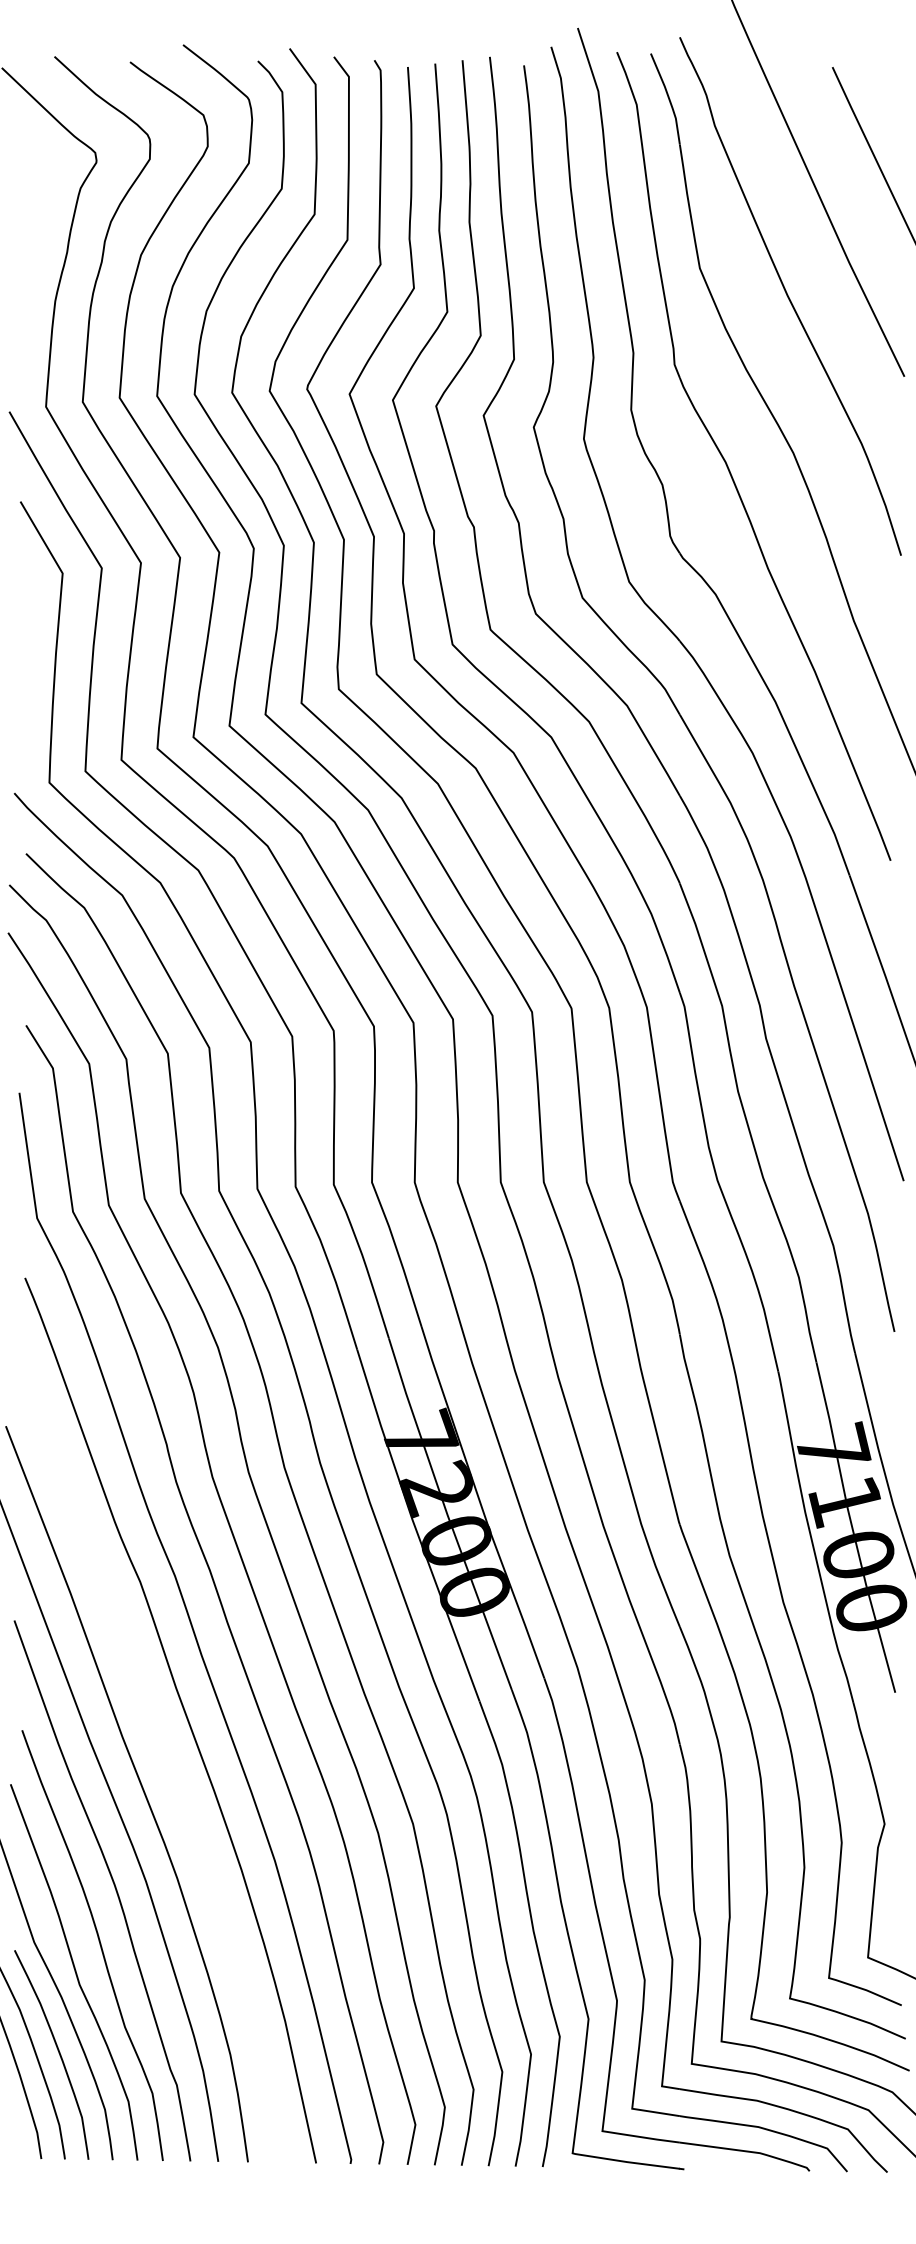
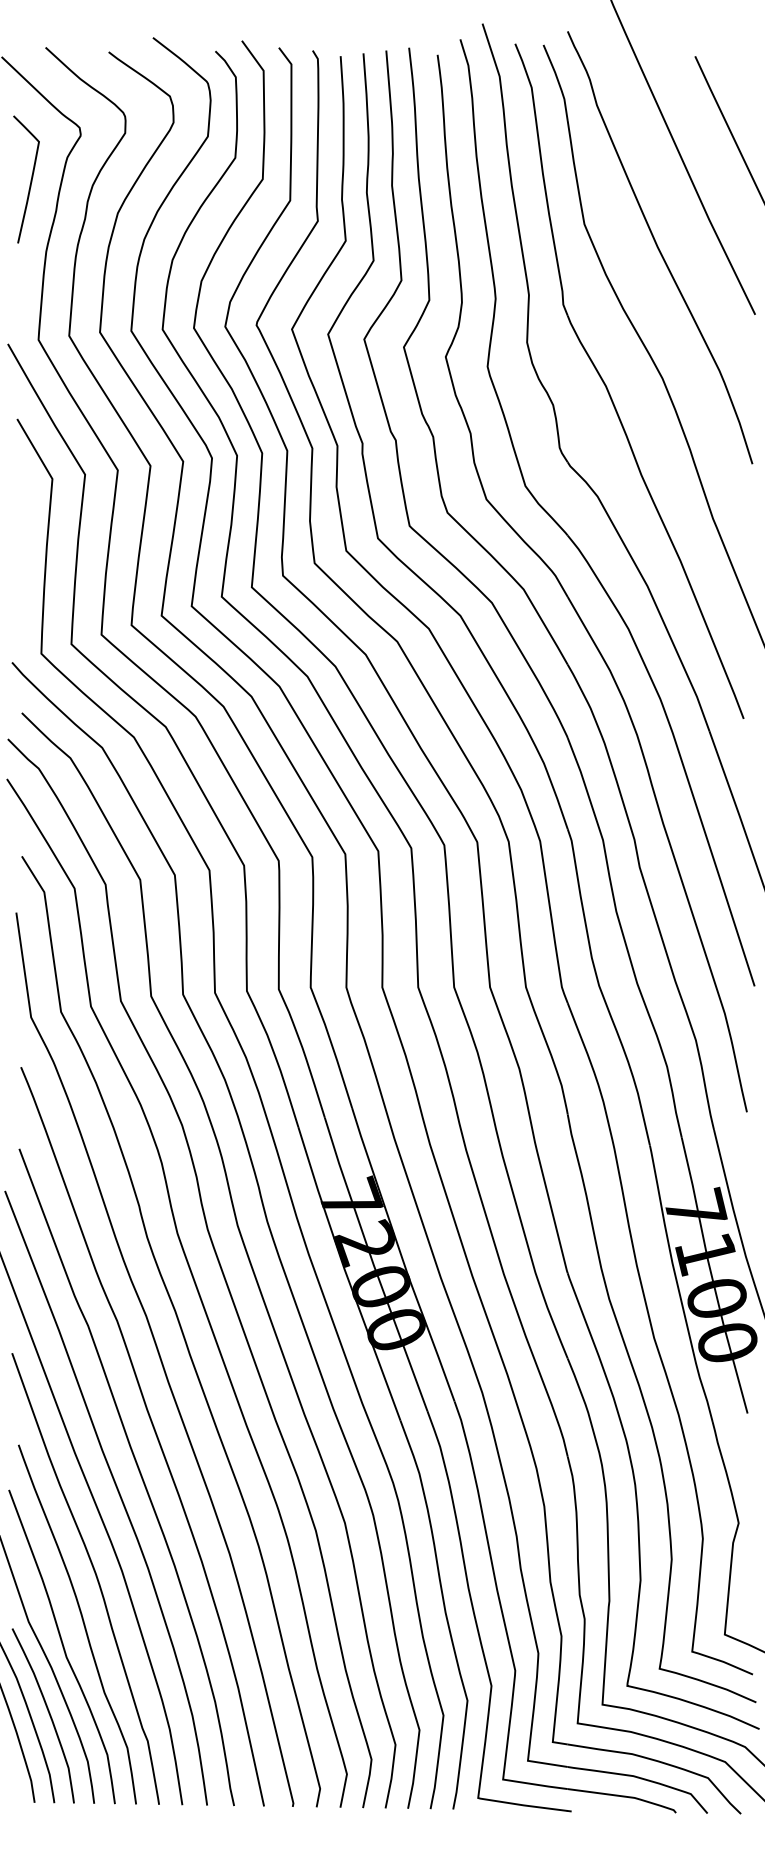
curve: (36, 215) -> (30, 180), added
curve: (166, 1763) -> (139, 1472), added

